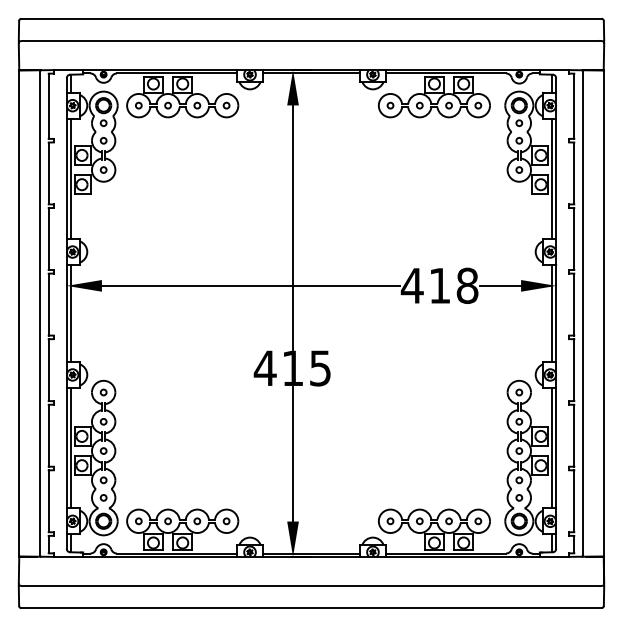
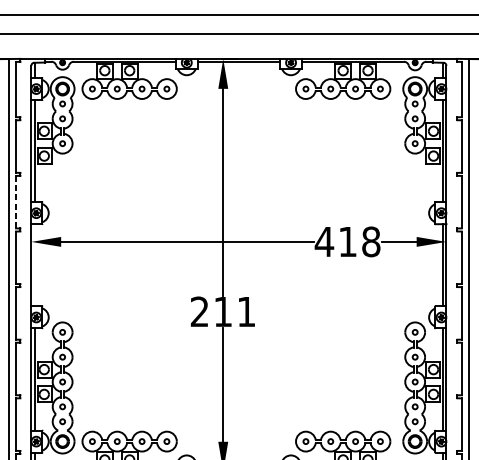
line: (48, 239) -> (15, 202), solid -> dashed
line: (71, 313) -> (35, 265), removed
text: (291, 368) -> (221, 311), 415 -> 211

